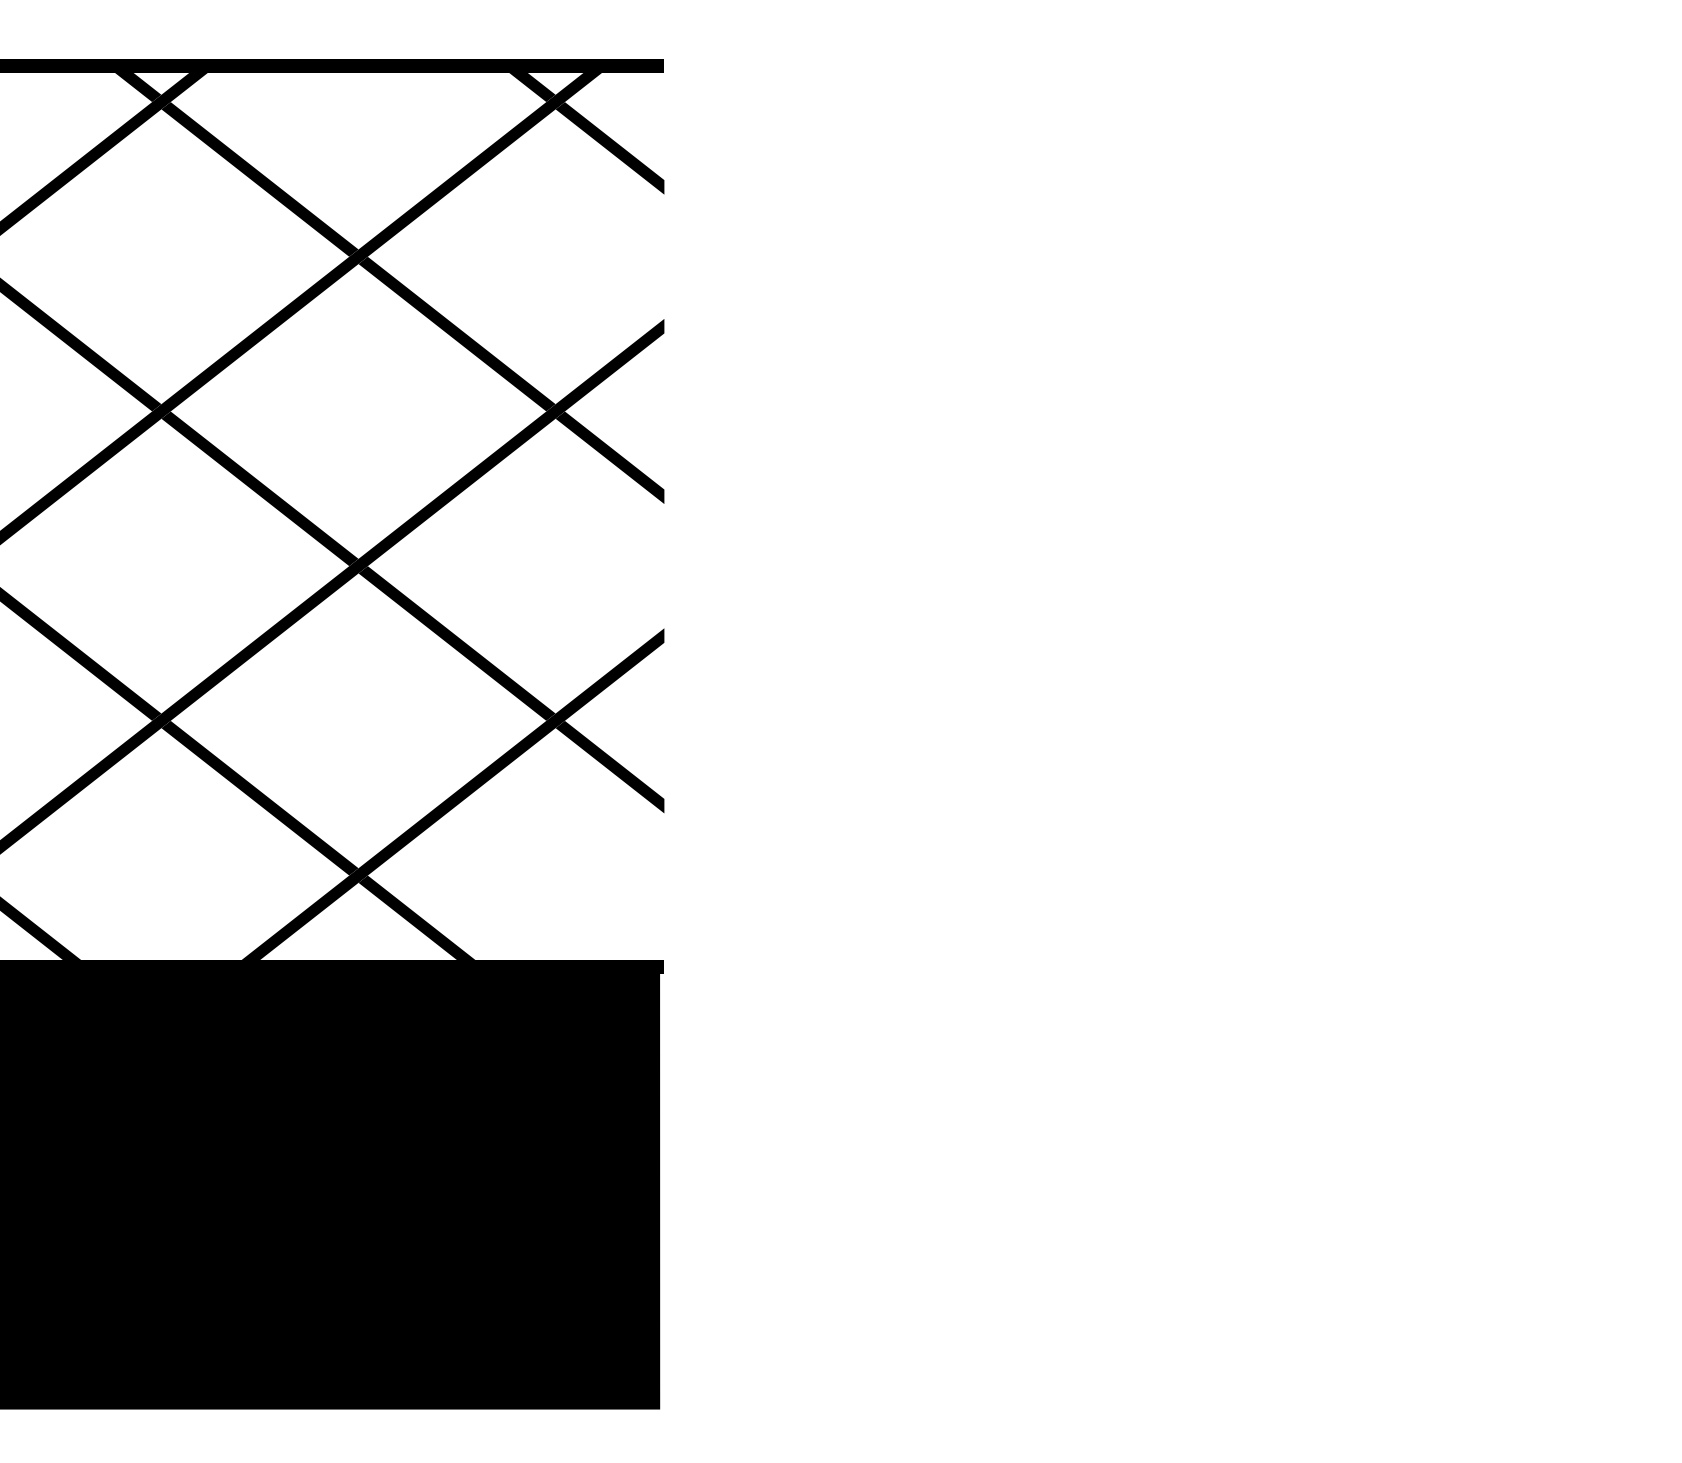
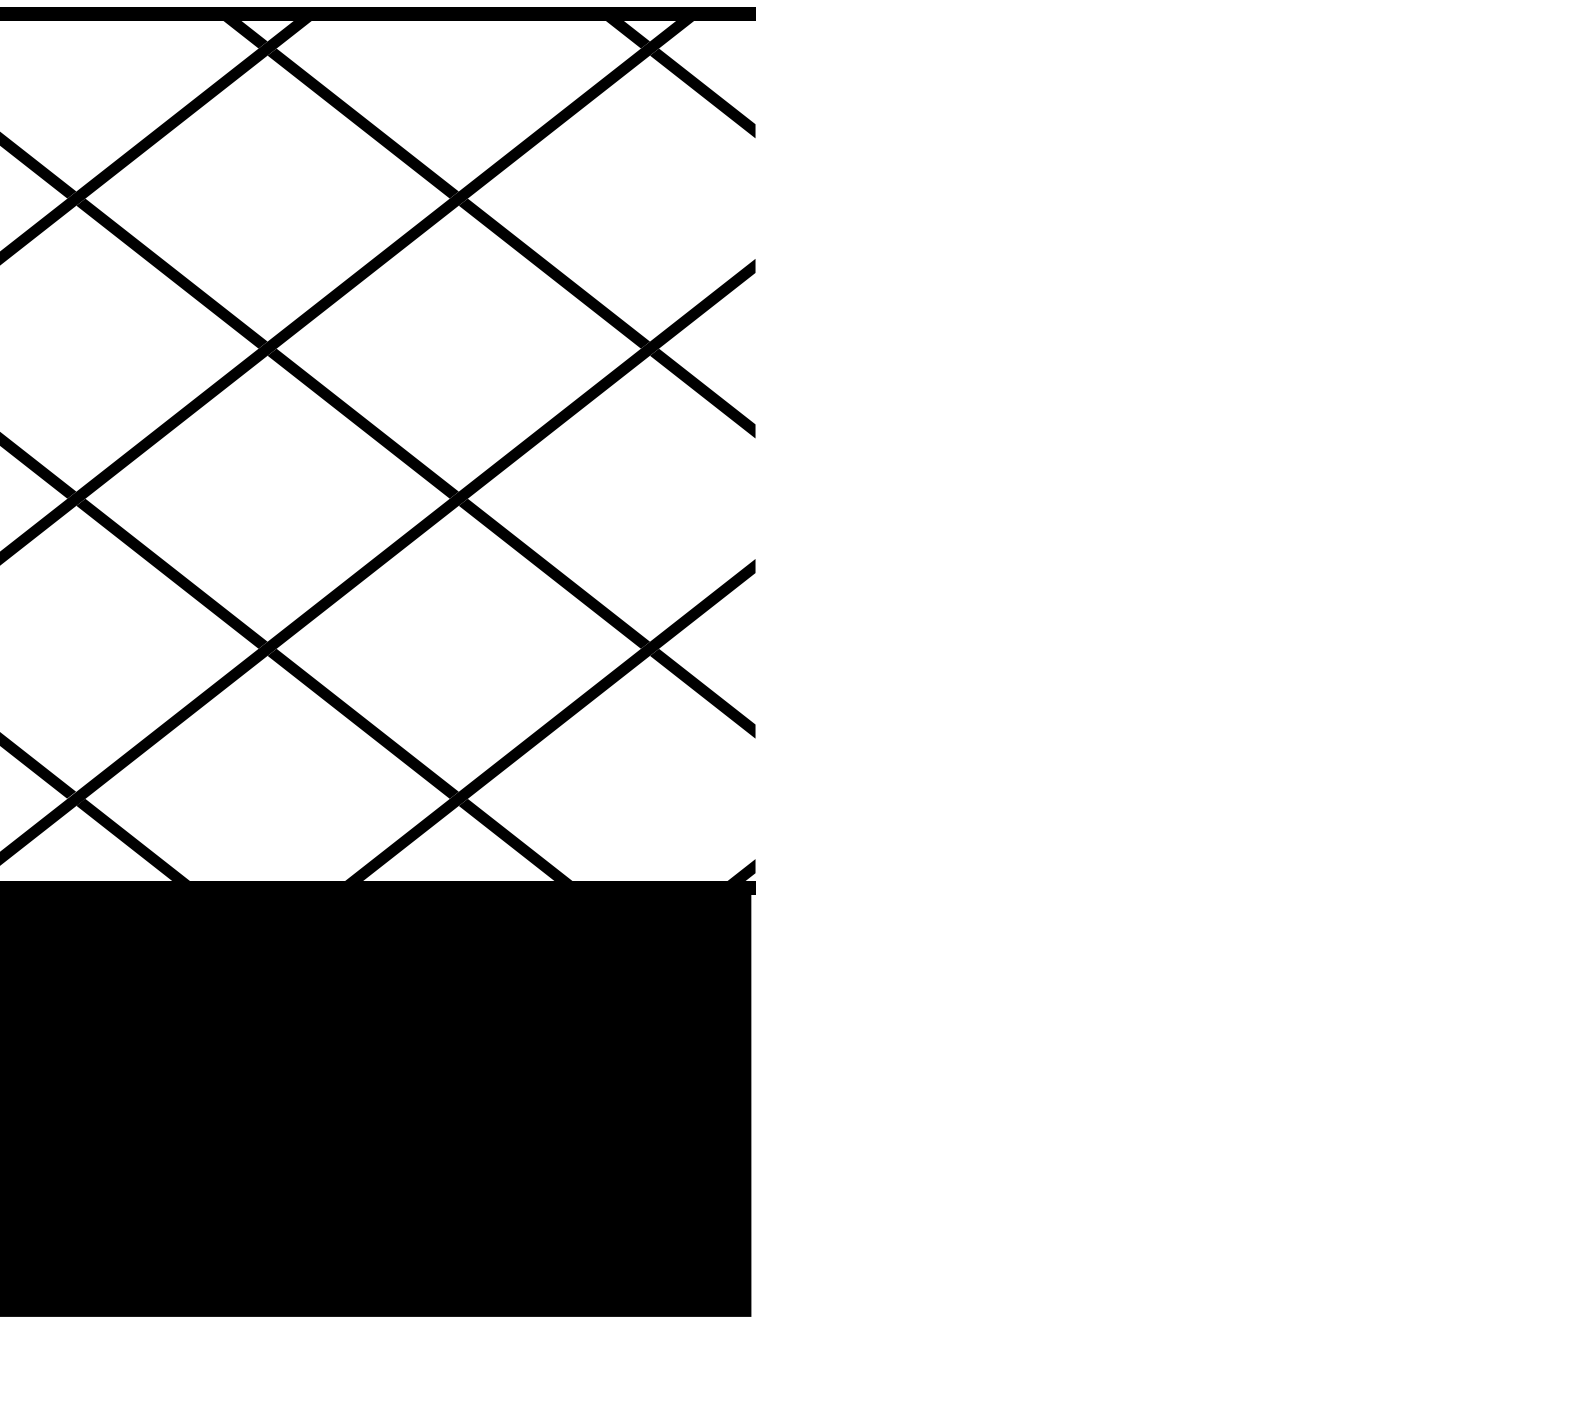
fill: (645, 952) -> (737, 873), added

